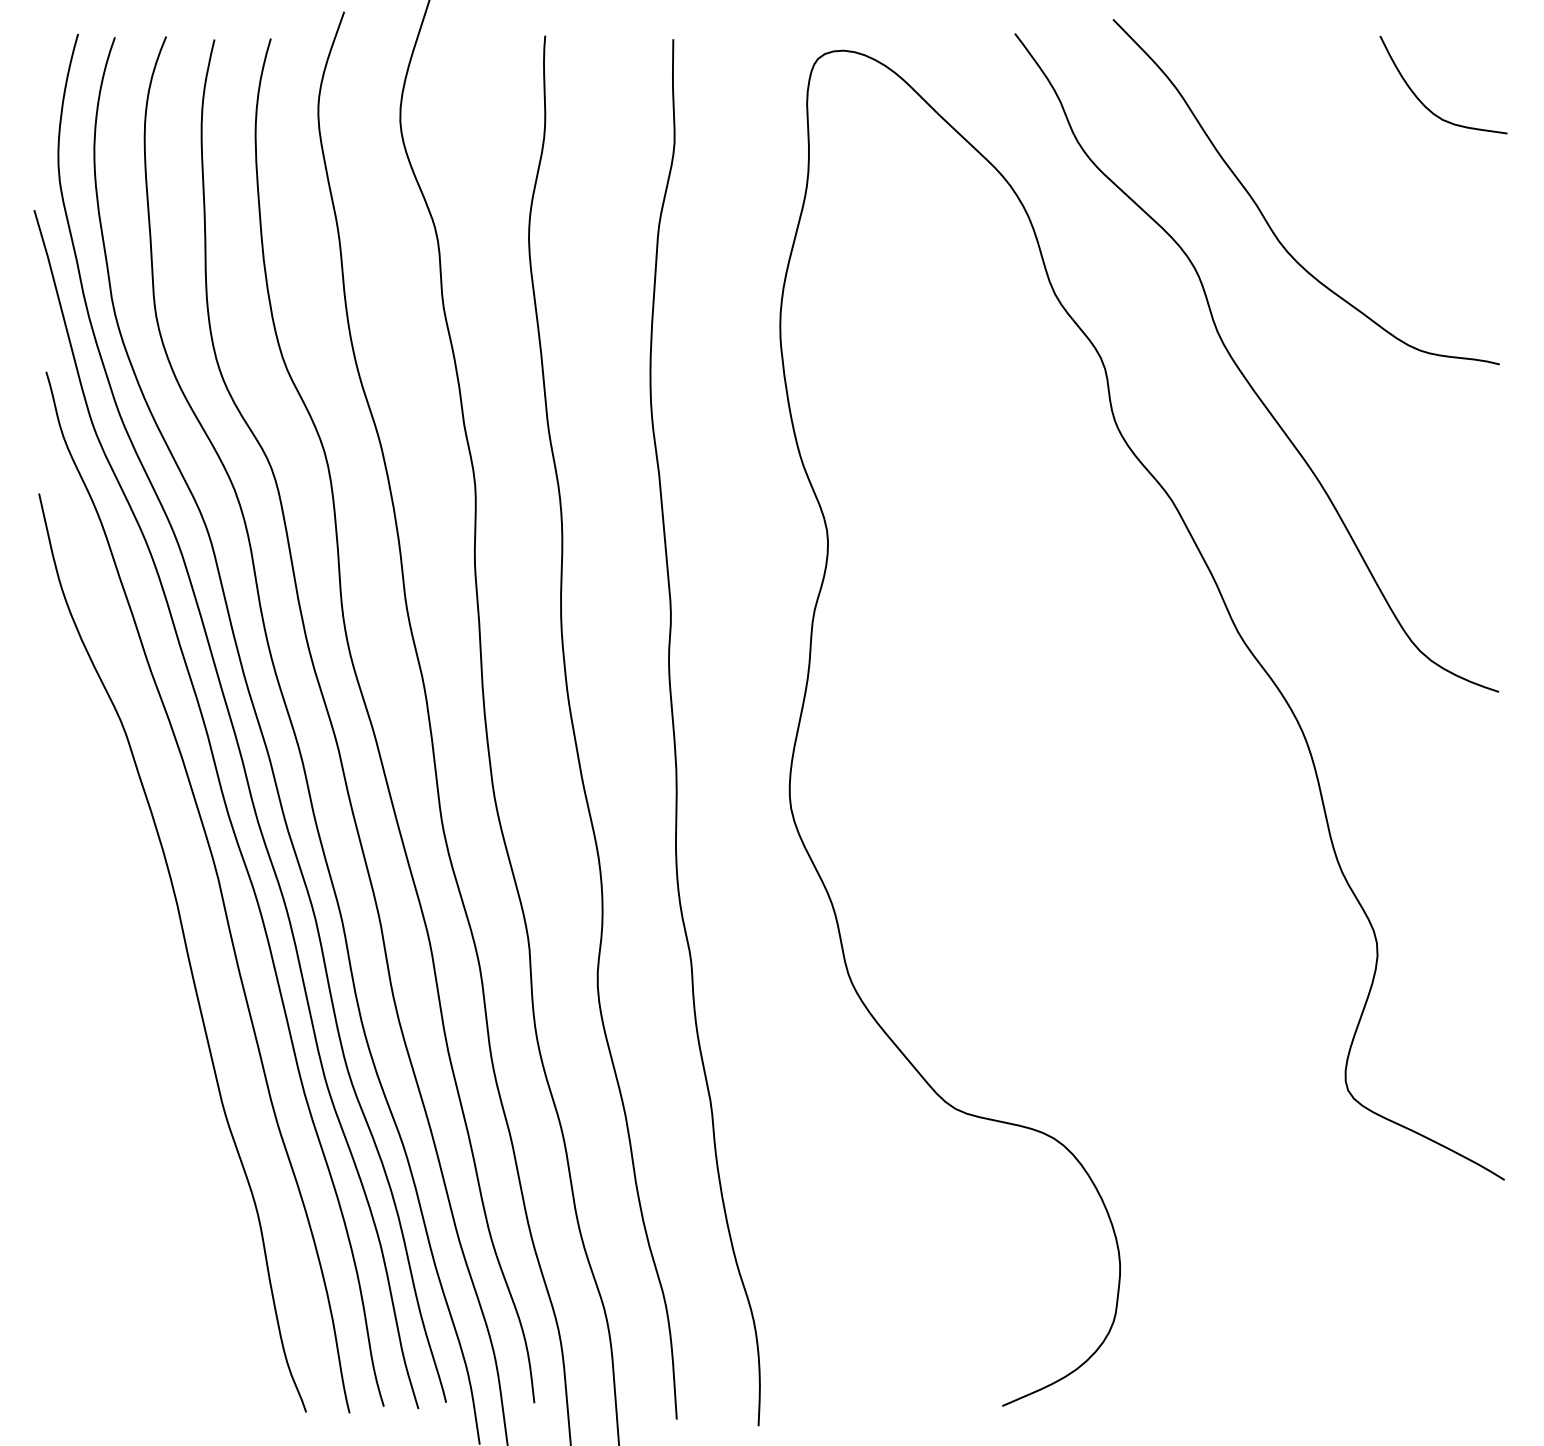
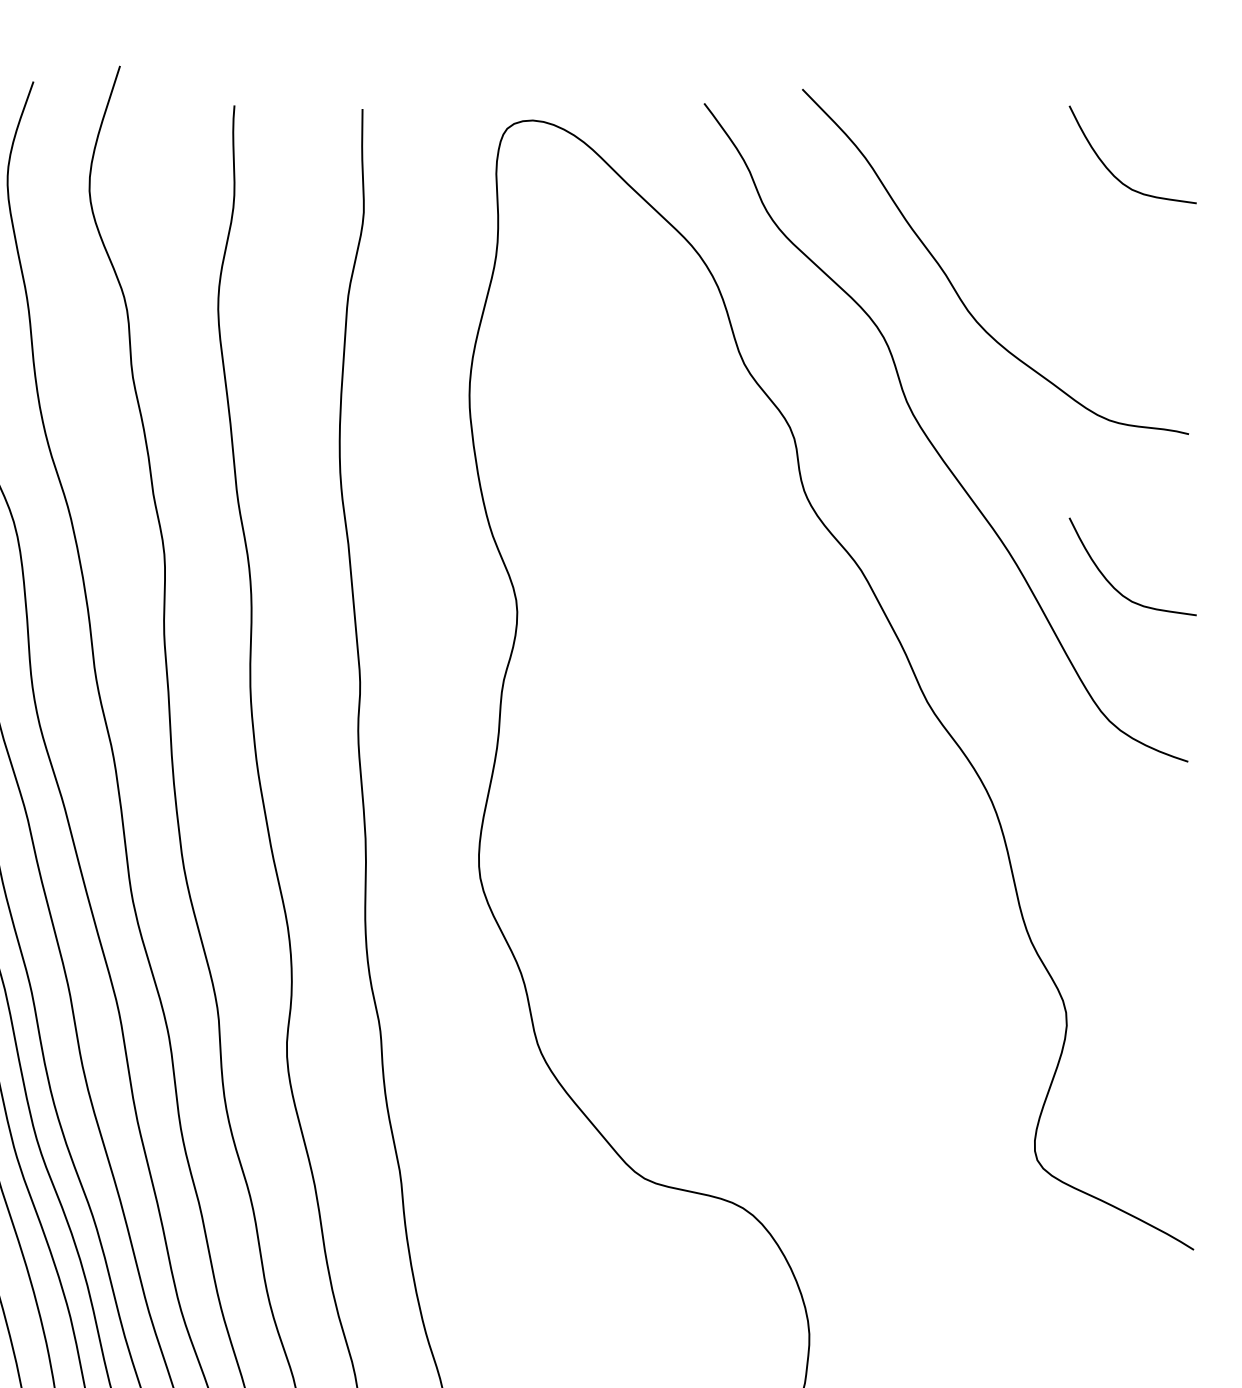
curve: (1420, 511) -> (1109, 581), added

